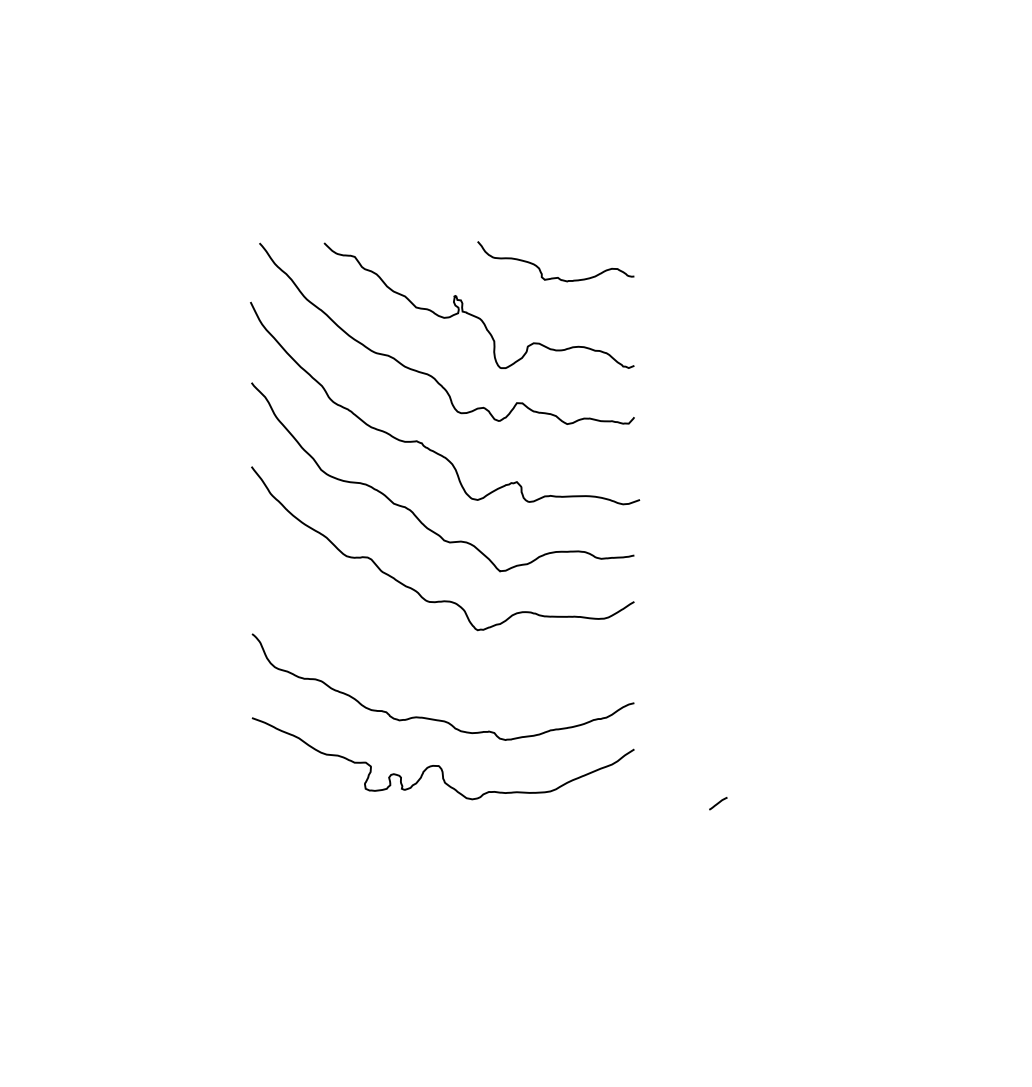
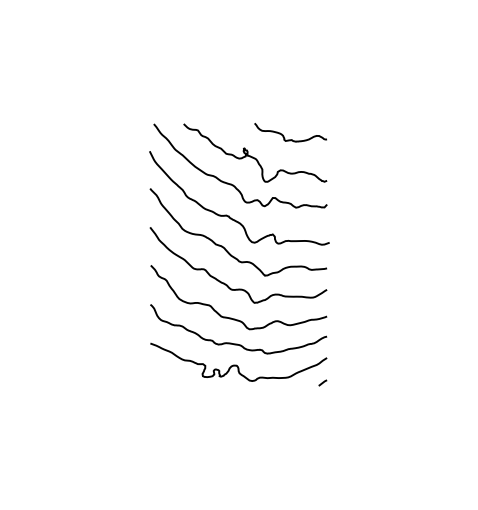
curve: (427, 661) -> (231, 317), added
curve: (717, 802) -> (322, 382), moved

